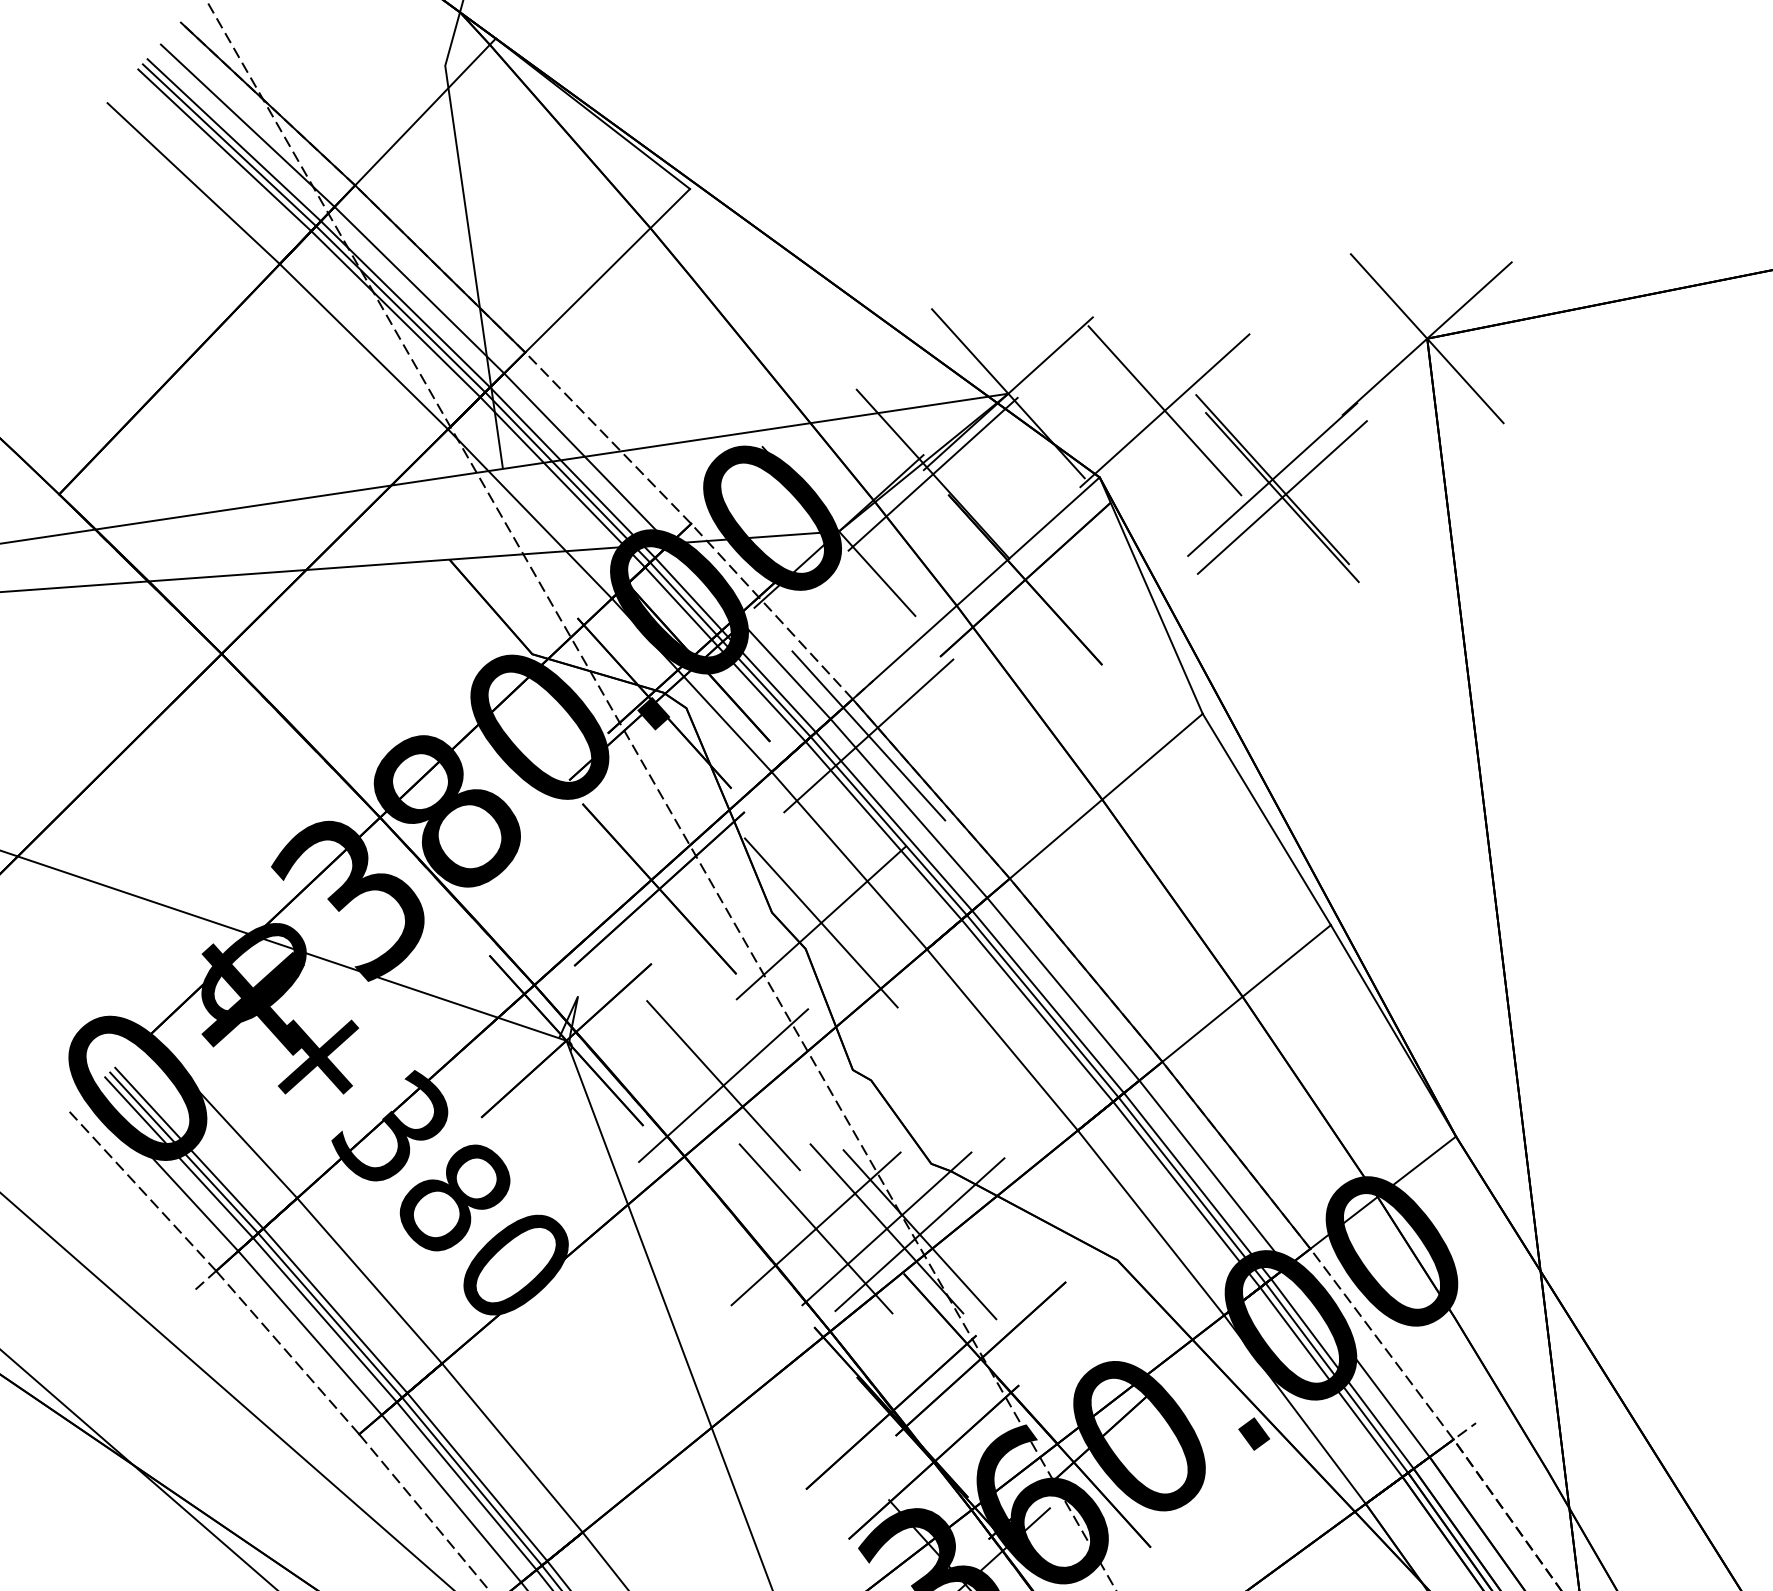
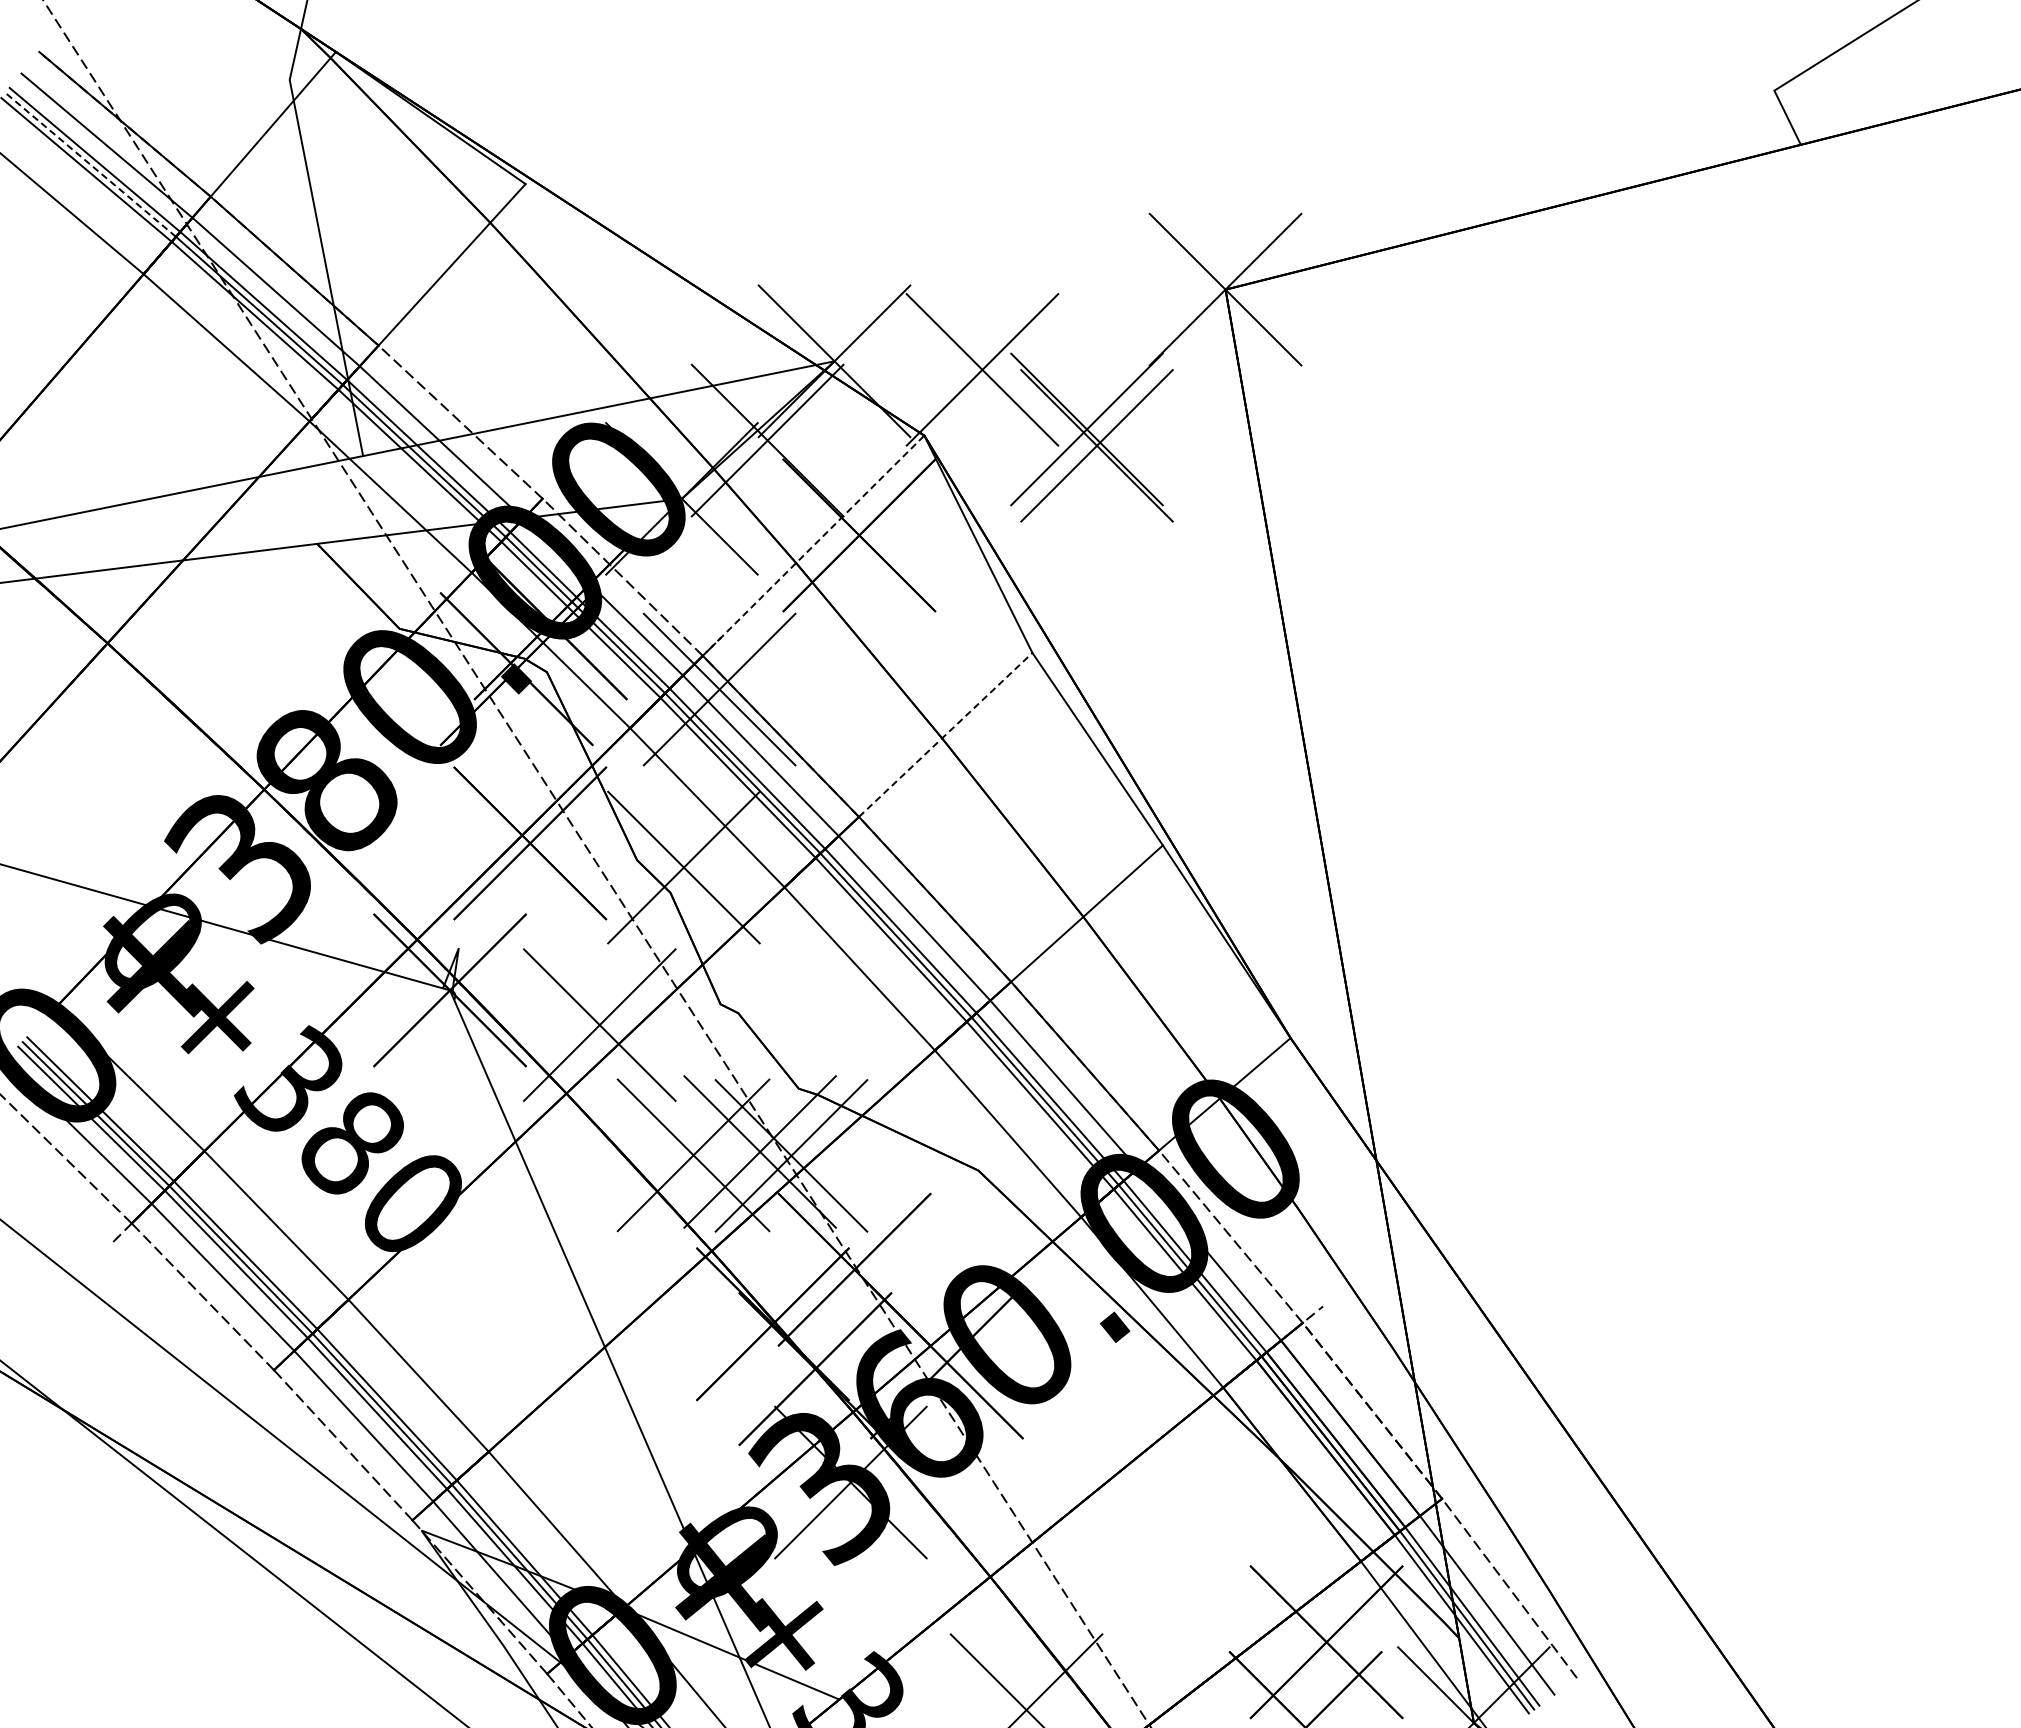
line: (229, 144) -> (90, 164), solid -> dashed
line: (976, 588) -> (813, 545), solid -> dashed
line: (1107, 795) -> (946, 734), solid -> dashed

